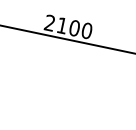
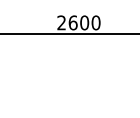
text: (61, 25) -> (72, 22), 2100 -> 2600

